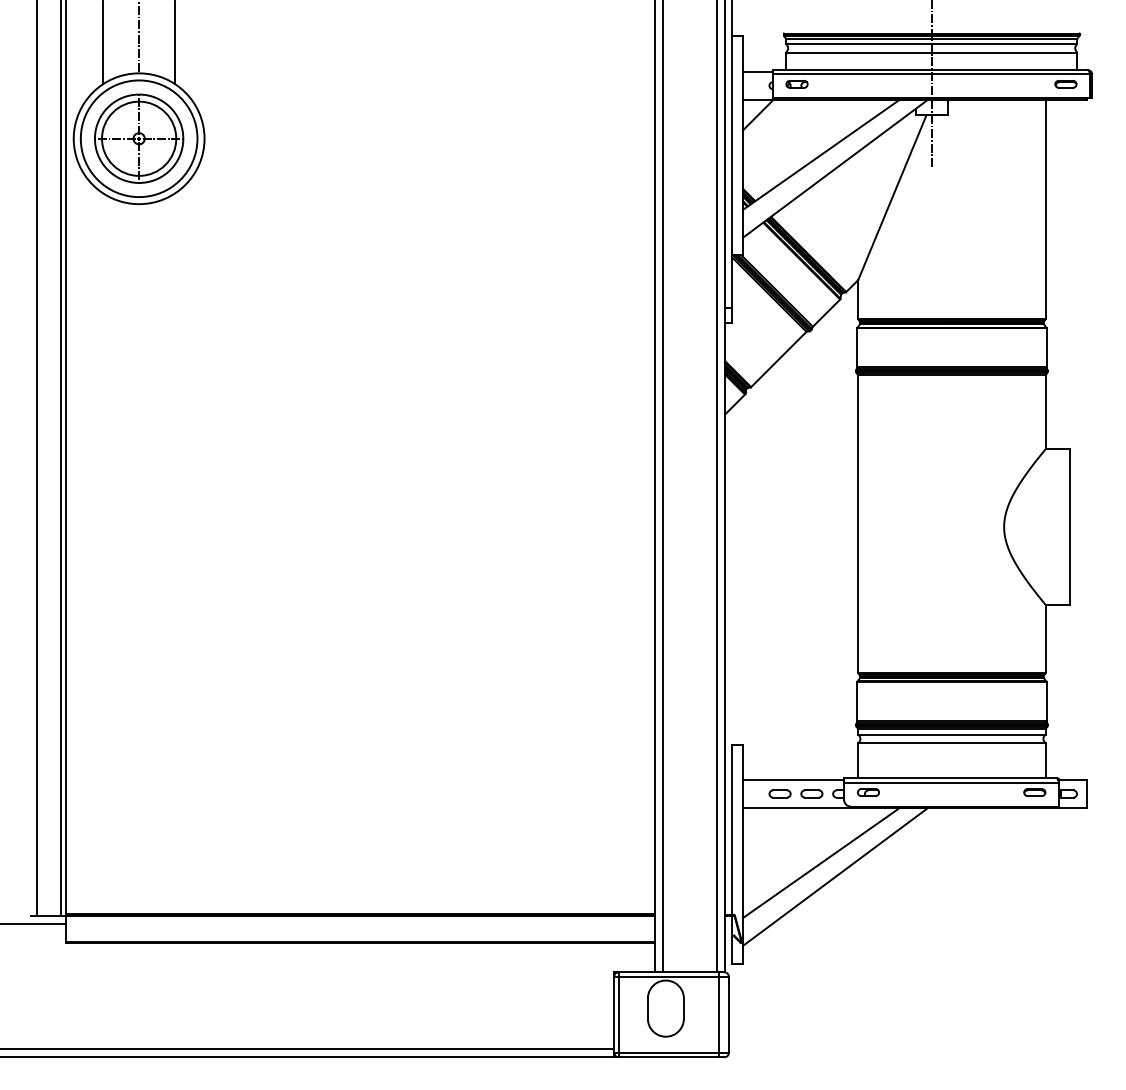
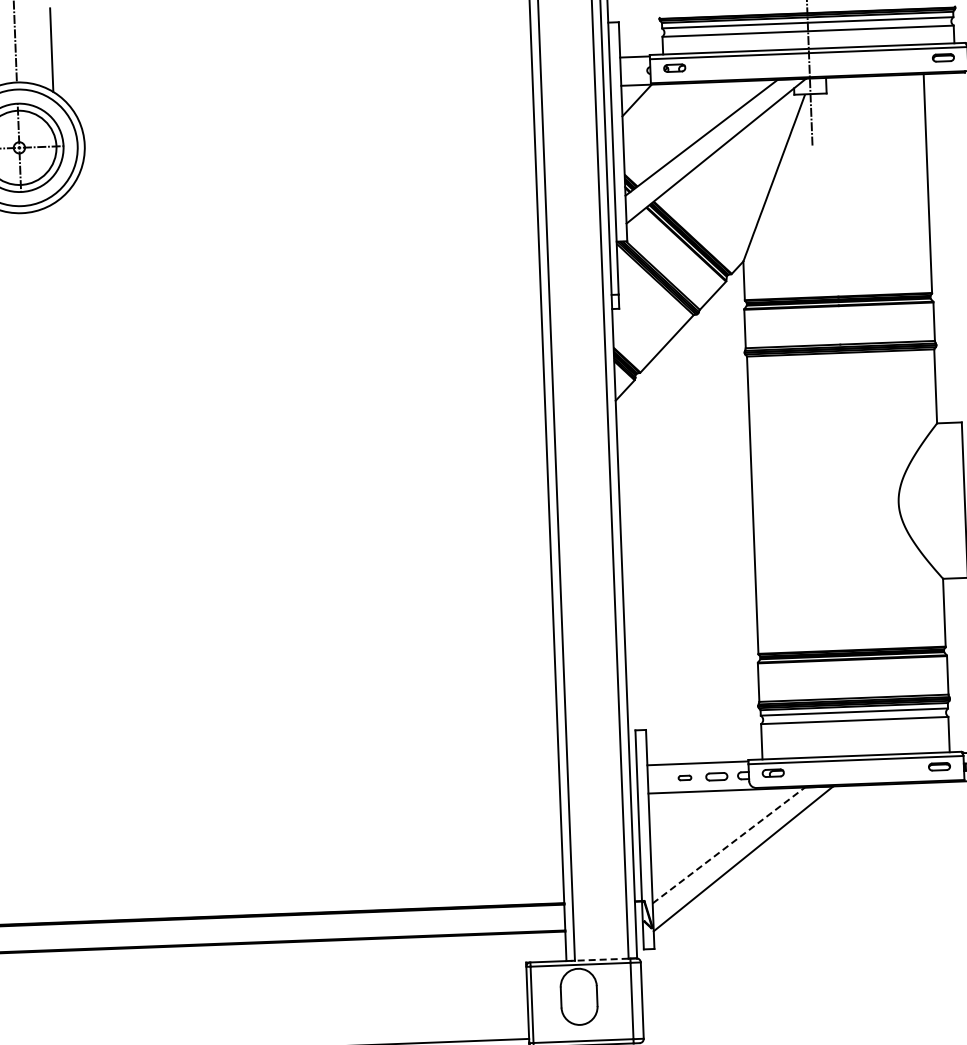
part: (779, 793) -> (684, 777), size x0.6
line: (821, 863) -> (729, 845), solid -> dashed
line: (689, 972) -> (601, 959), solid -> dashed

